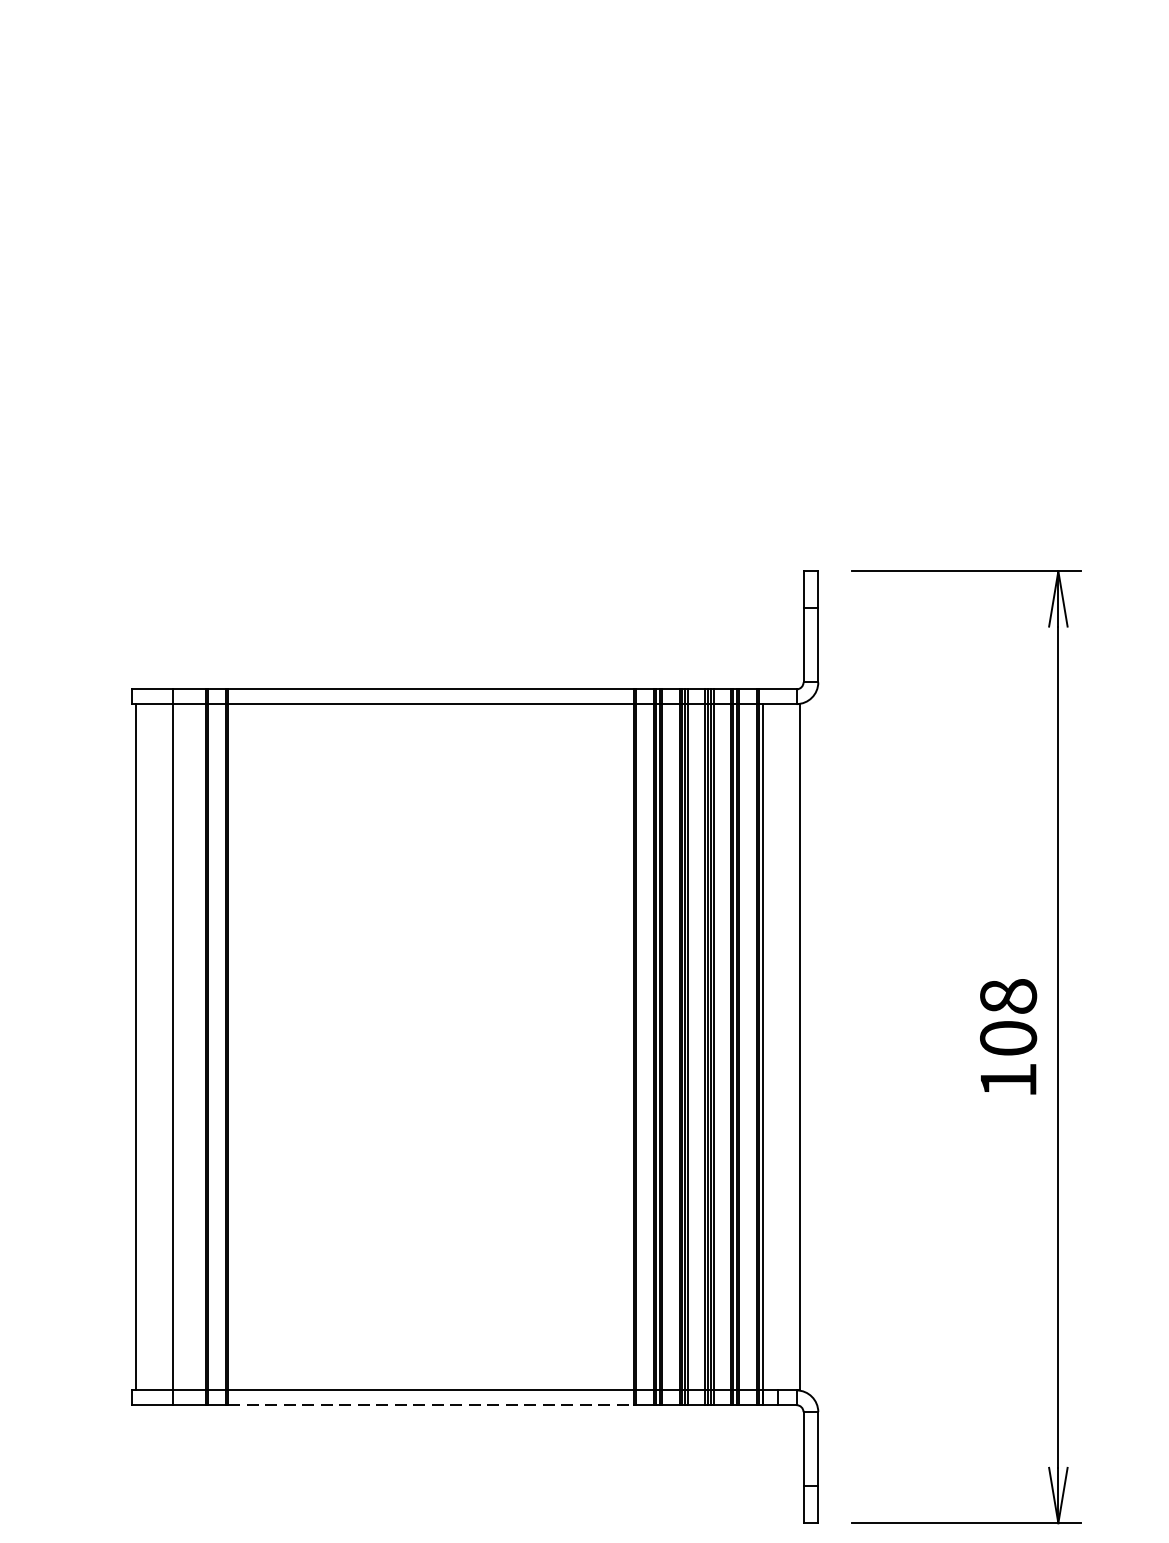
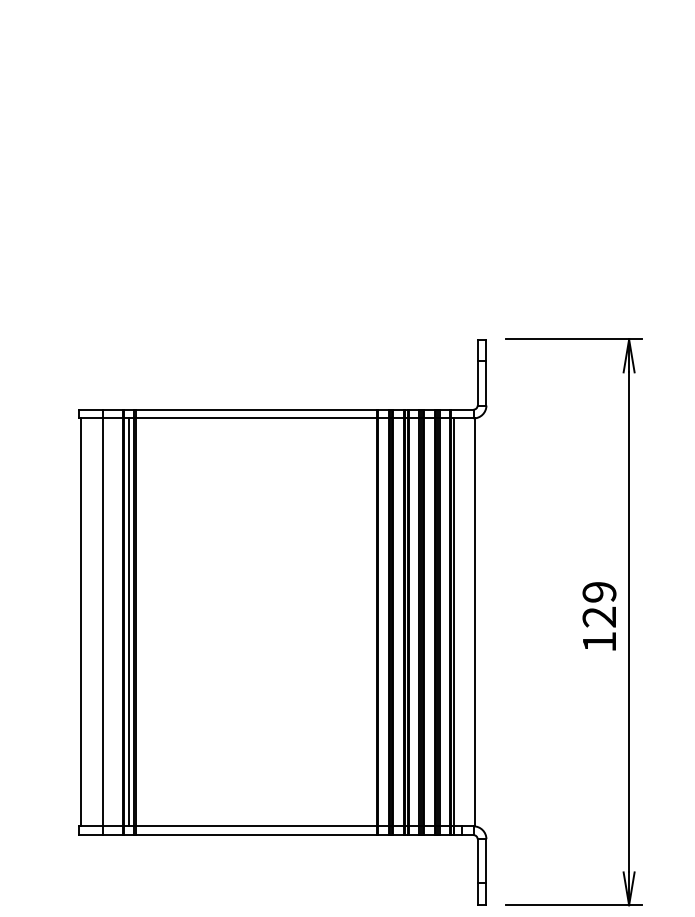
text: (1008, 1017) -> (599, 604), 108 -> 129
line: (217, 1047) -> (129, 622), added
line: (431, 1405) -> (256, 835), dashed -> solid

